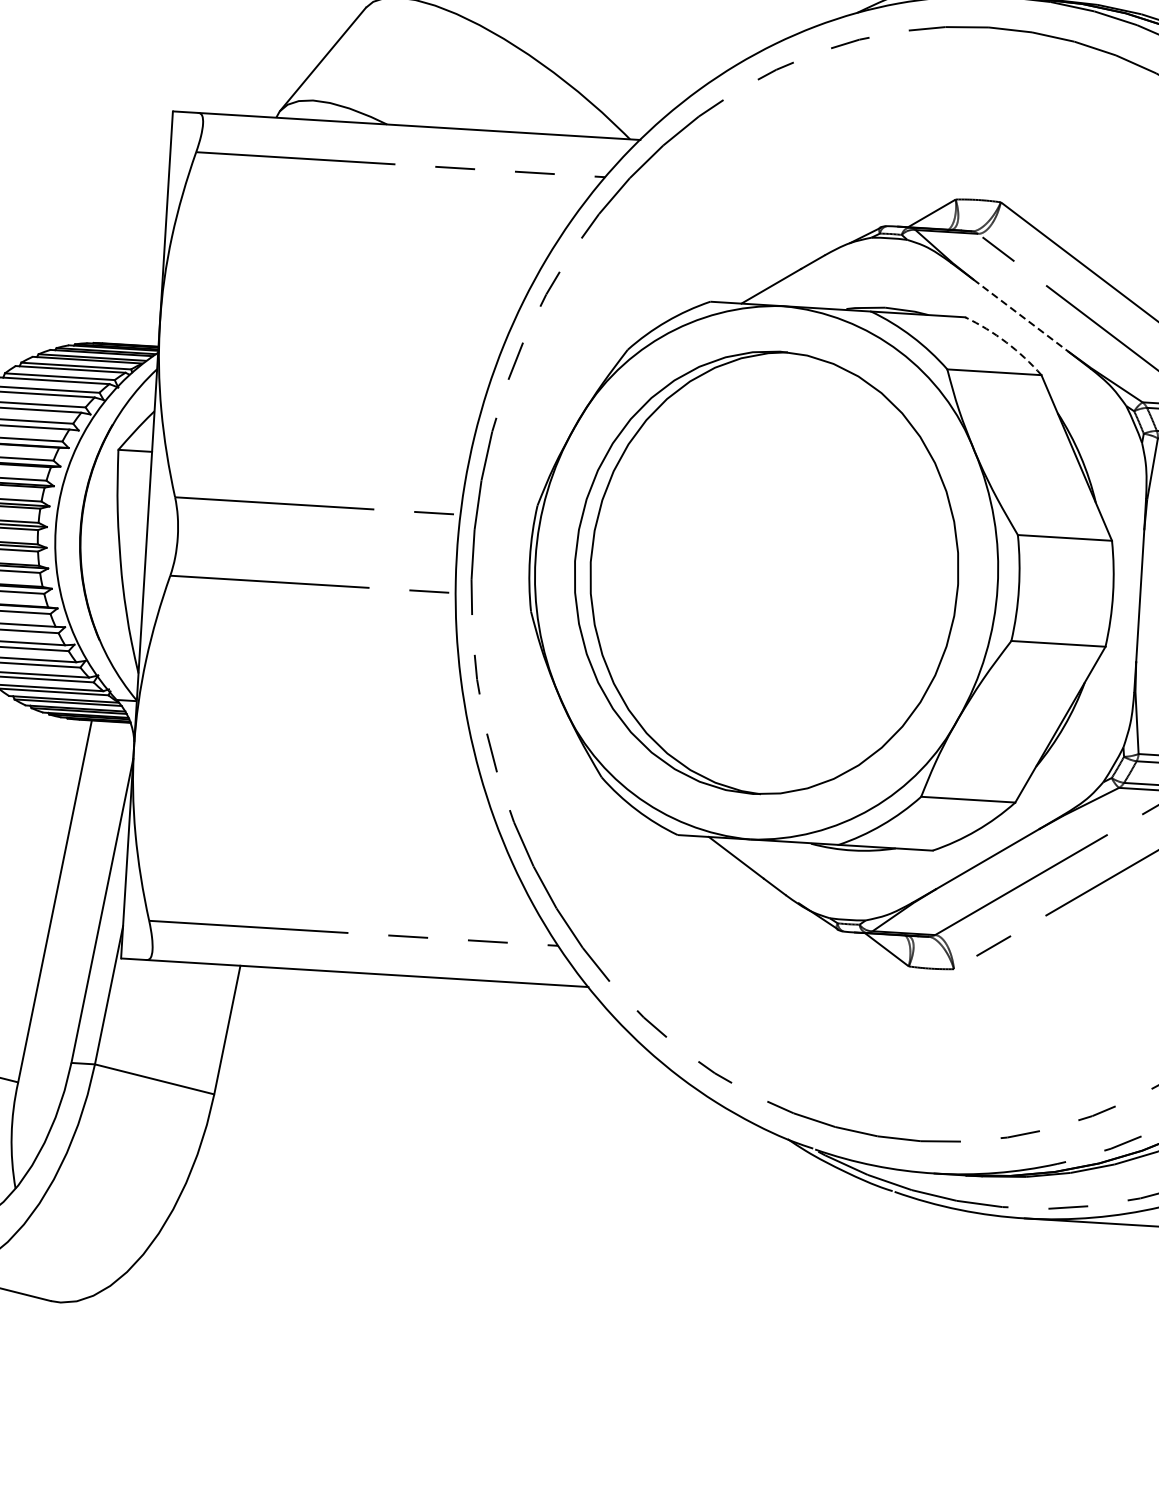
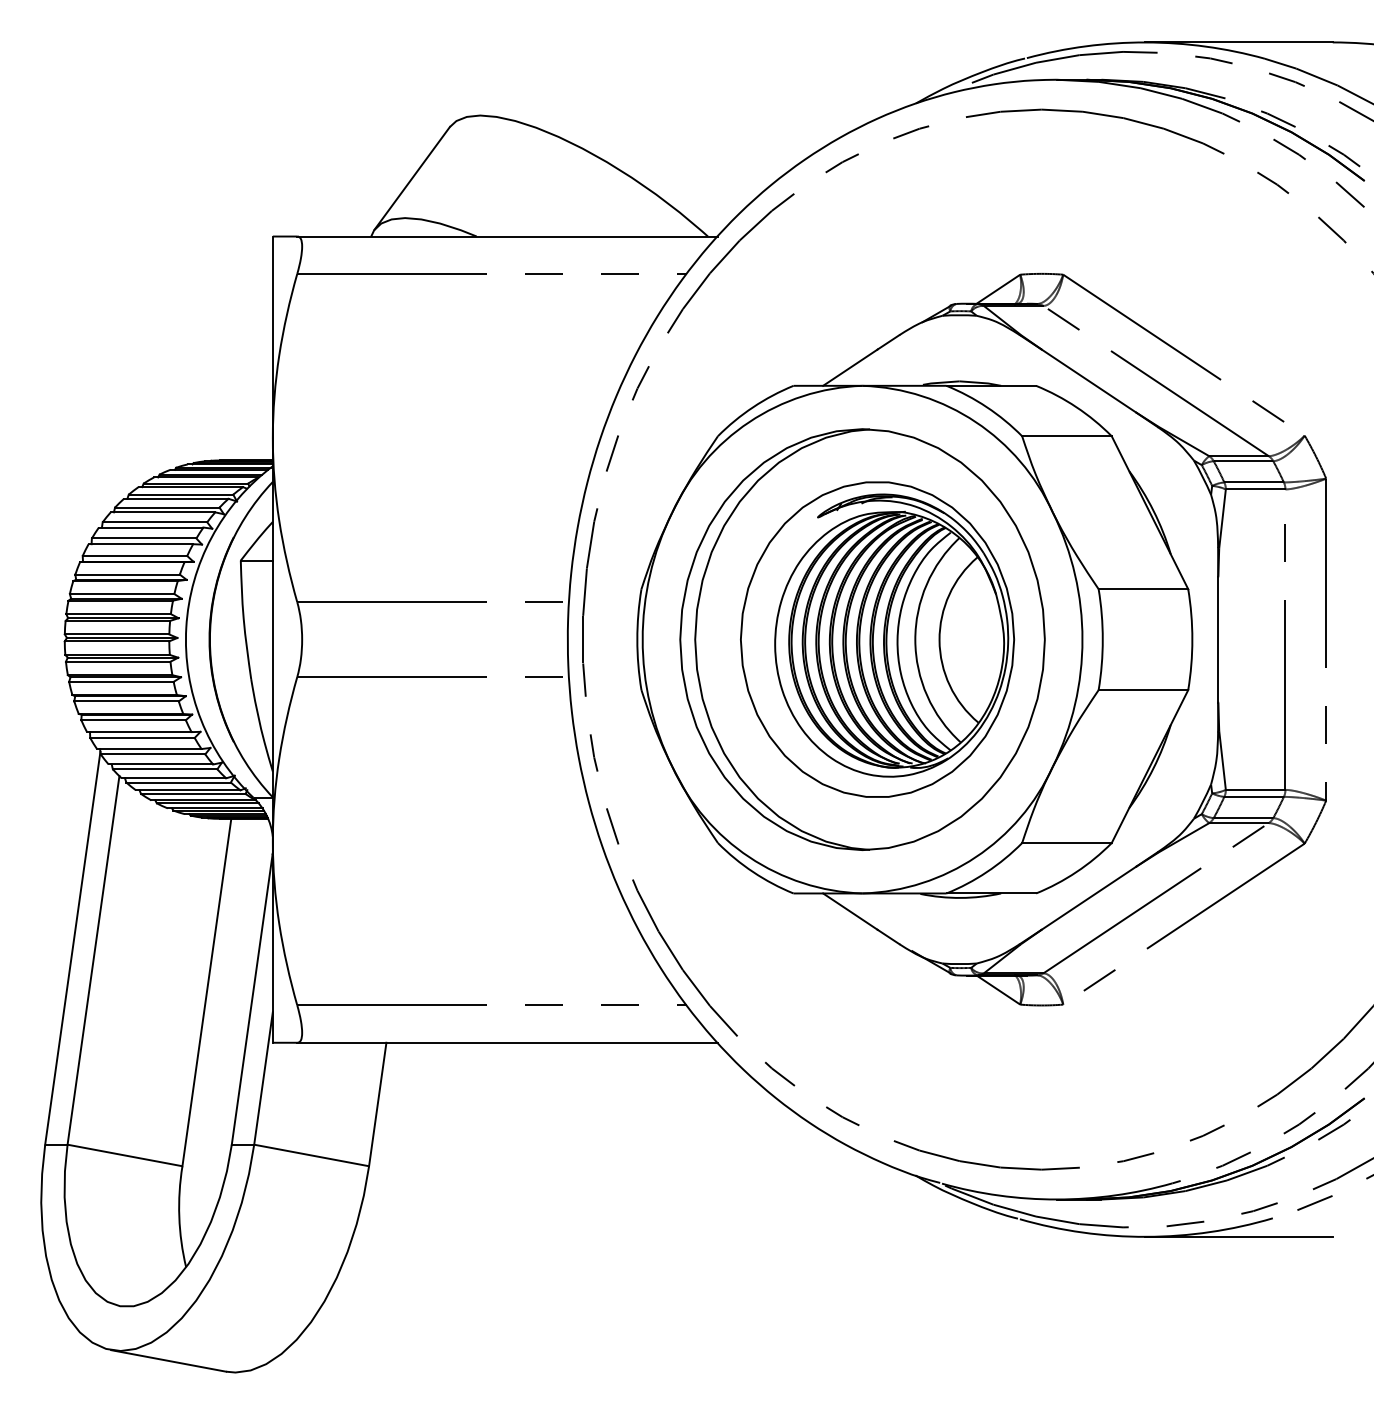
line: (1020, 316) -> (1088, 381), dashed -> solid
arc: (1006, 342) -> (1076, 407), dashed -> solid
part: (782, 573) -> (877, 639), added

